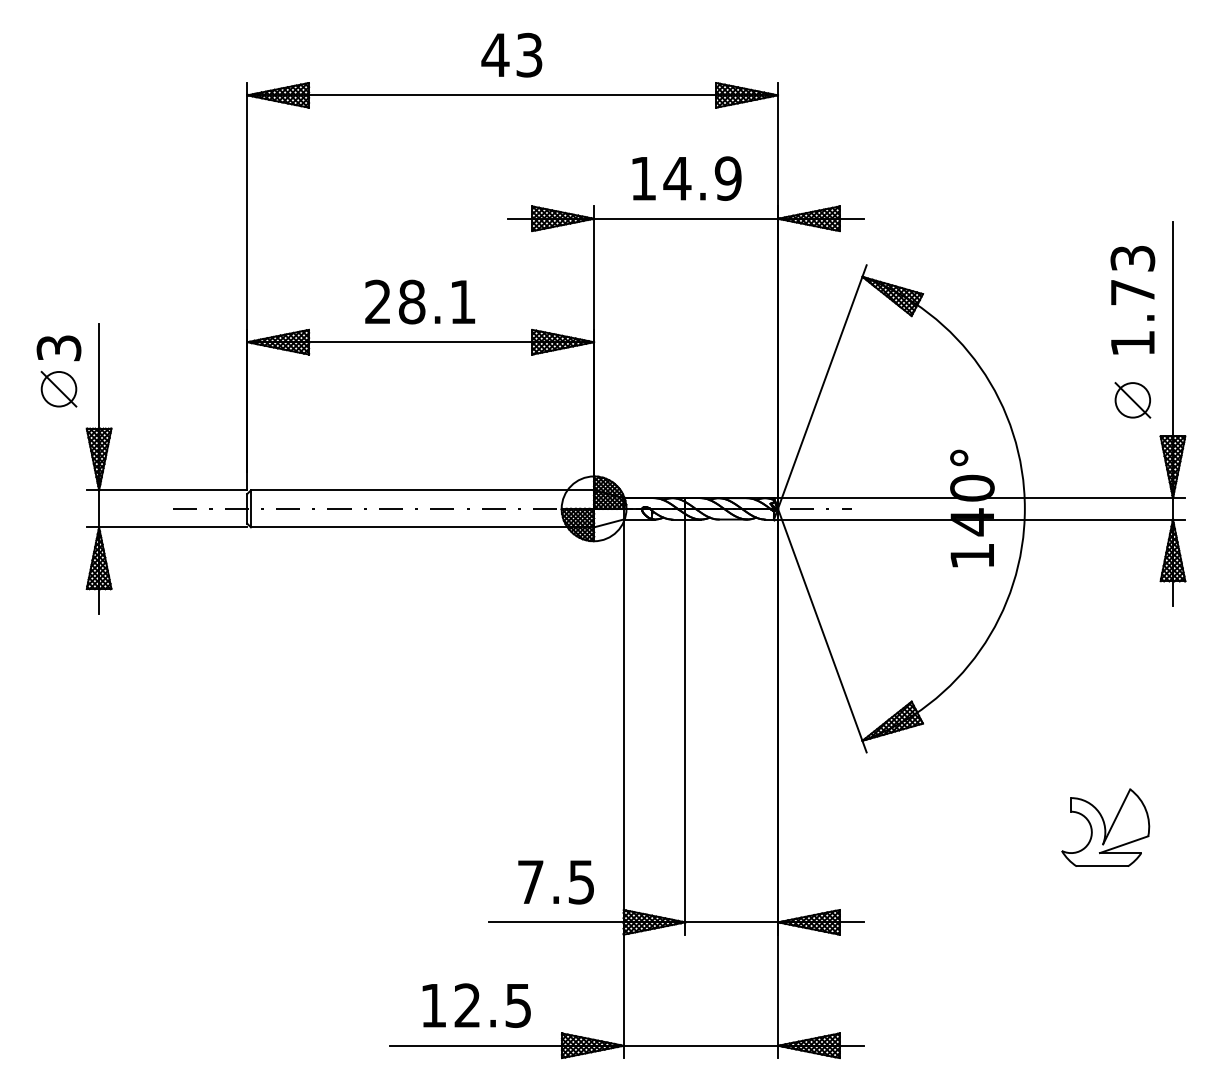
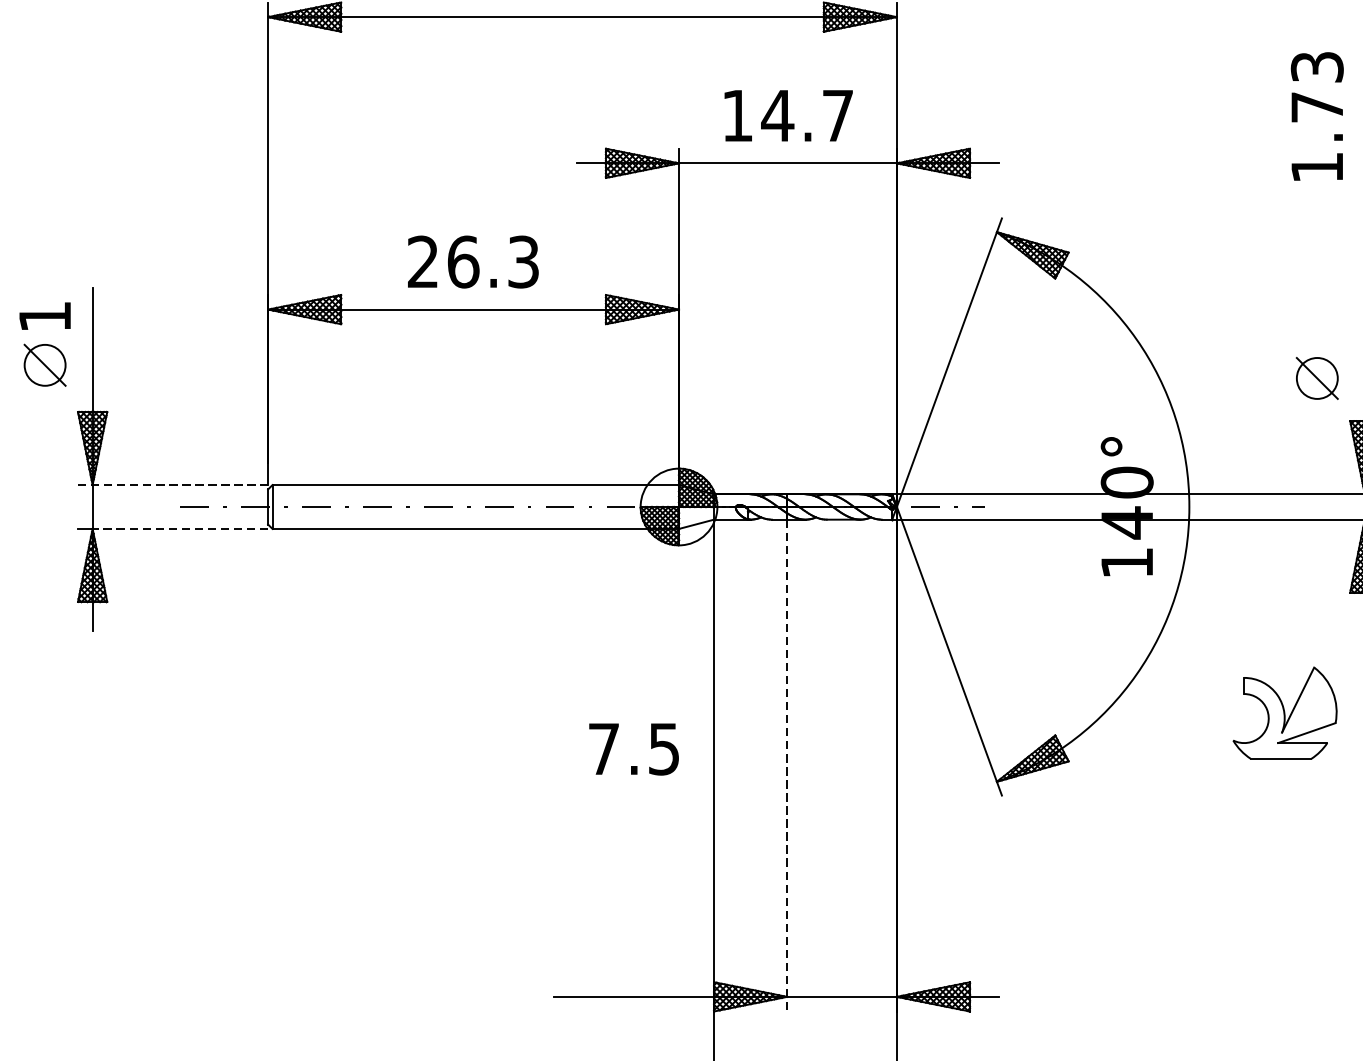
text: (727, 178) -> (837, 115), 14.9 -> 14.7
text: (1132, 300) -> (1316, 116), moved
text: (436, 301) -> (492, 261), 28.1 -> 26.3
text: (58, 348) -> (44, 317), 3 -> 1
line: (167, 490) -> (173, 485), solid -> dashed
line: (172, 527) -> (179, 529), solid -> dashed
line: (685, 727) -> (787, 766), solid -> dashed
part: (1105, 827) -> (1284, 712), moved
text: (555, 882) -> (633, 749), moved

